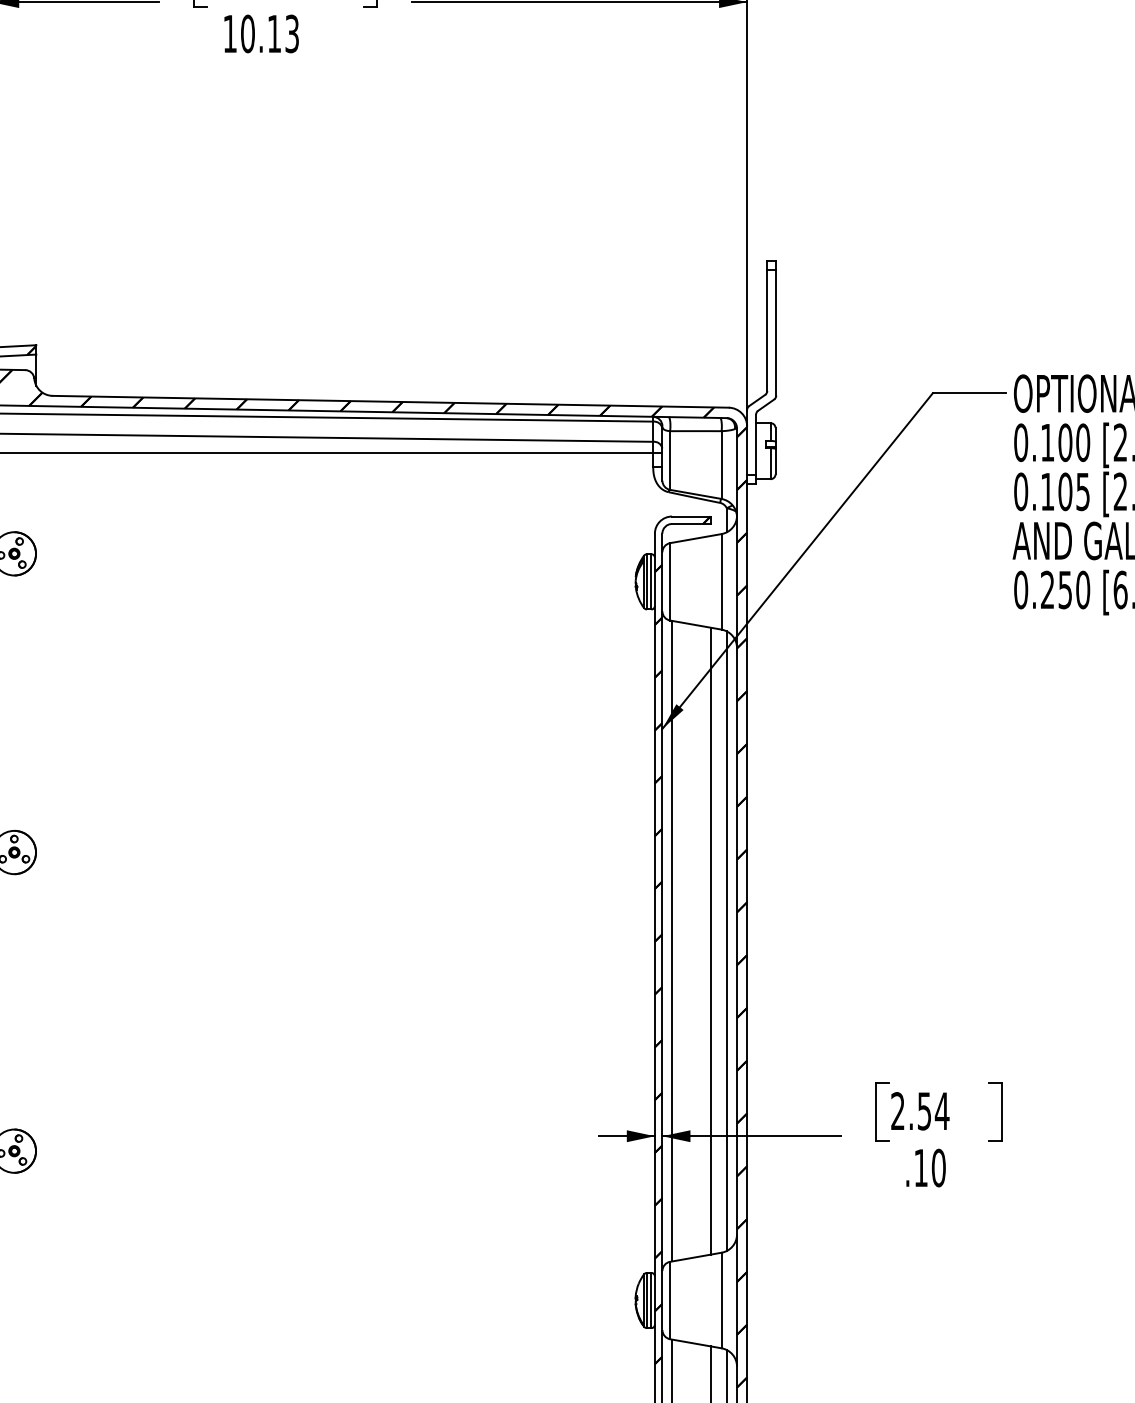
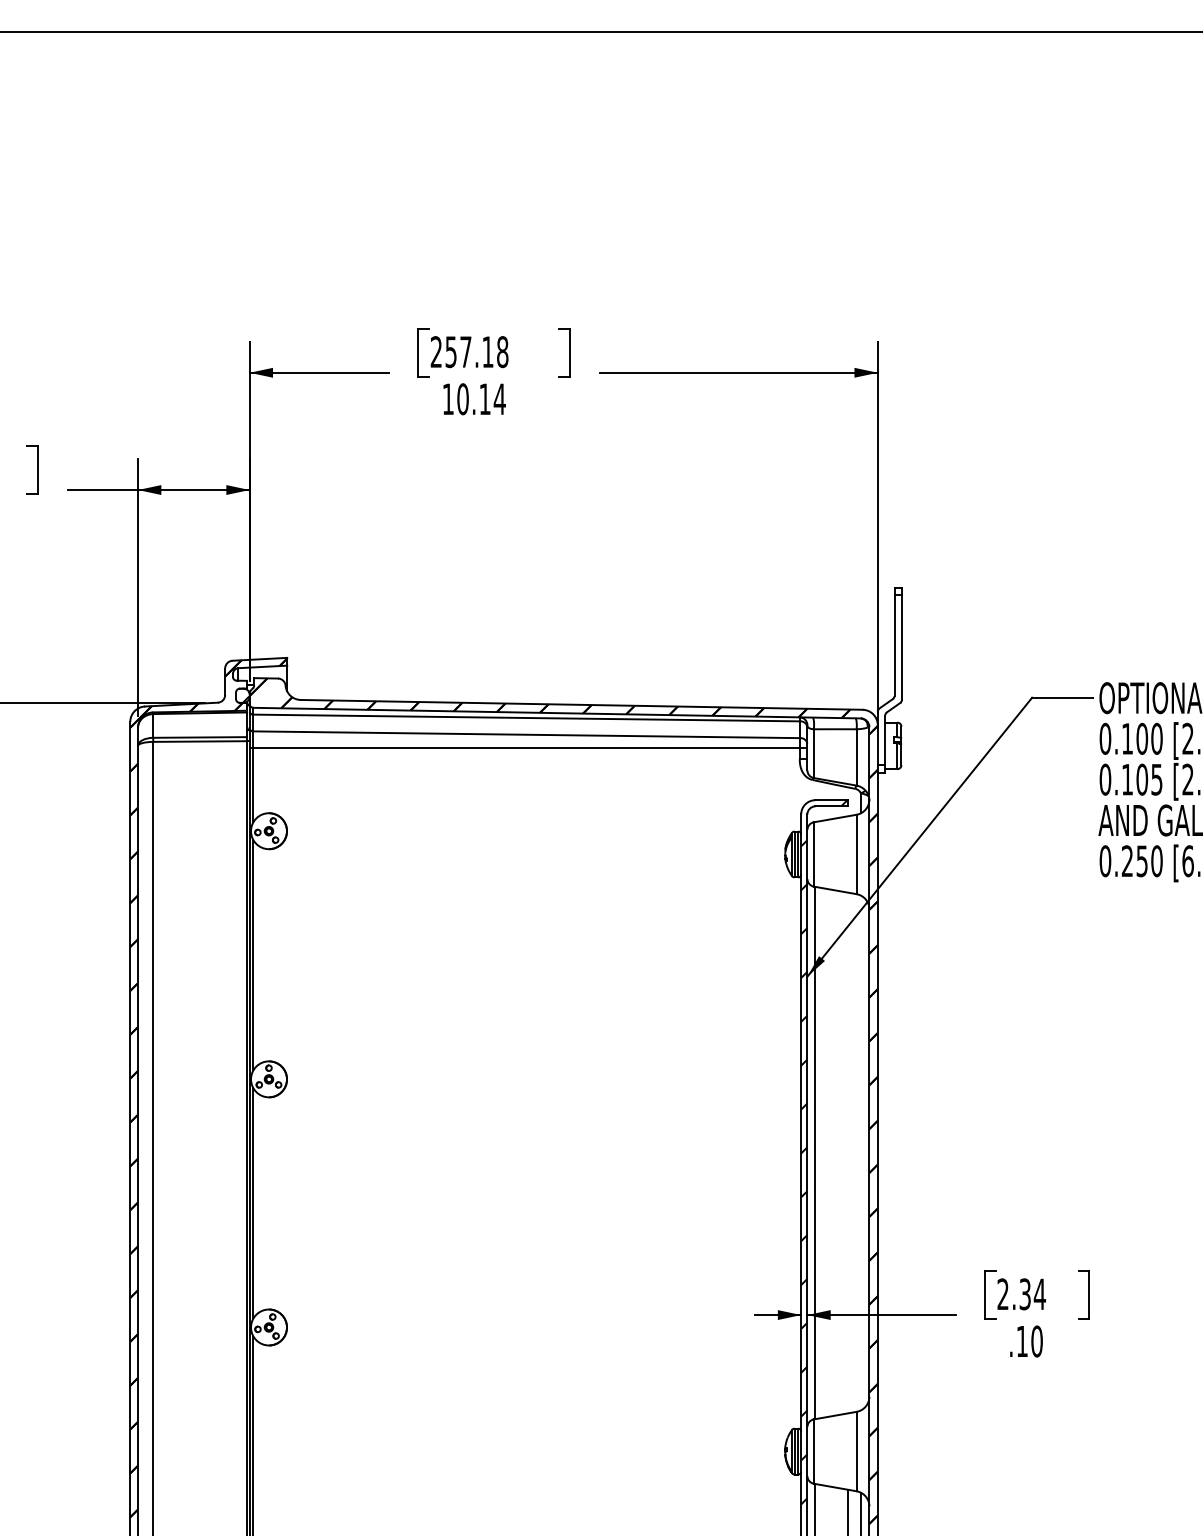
text: (291, 34) -> (499, 399), 10.13 -> 10.14
hatch: (682, 940) -> (824, 1152), removed
line: (710, 940) -> (847, 1152), removed
line: (726, 940) -> (860, 1152), removed
text: (924, 1110) -> (1025, 1293), 2.54 -> 2.34

